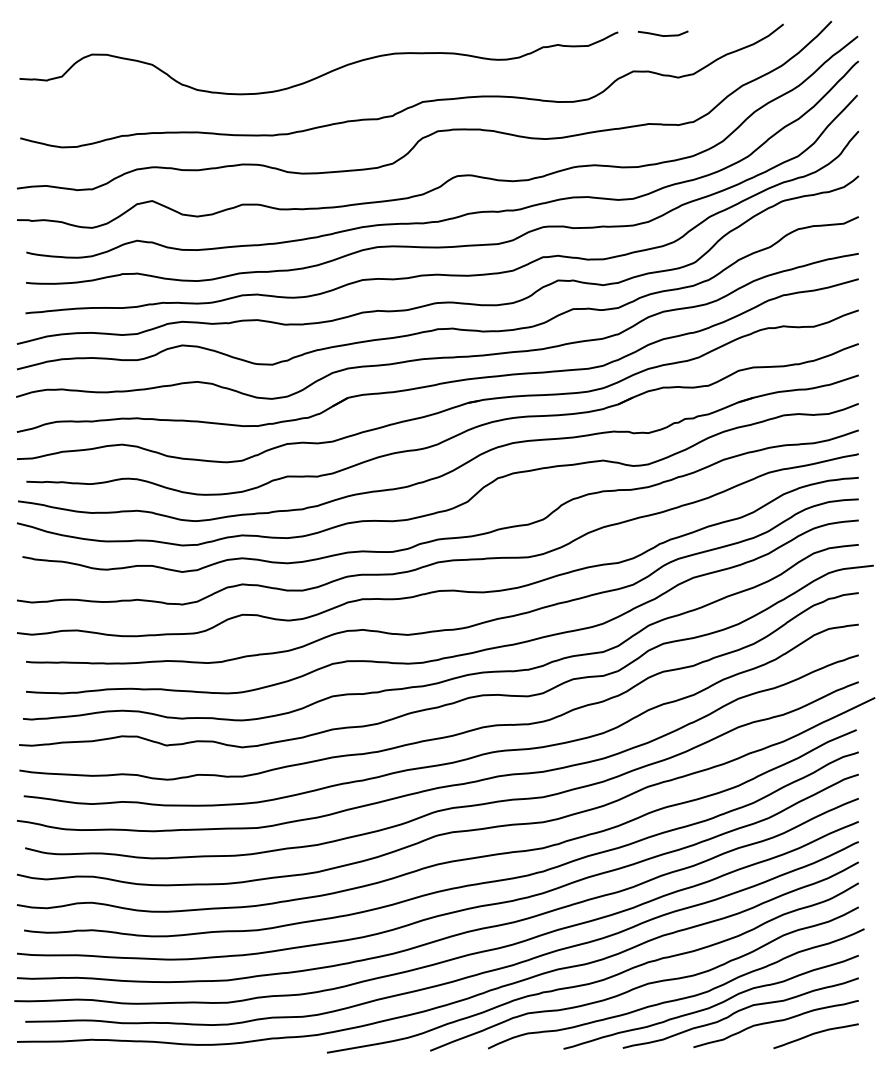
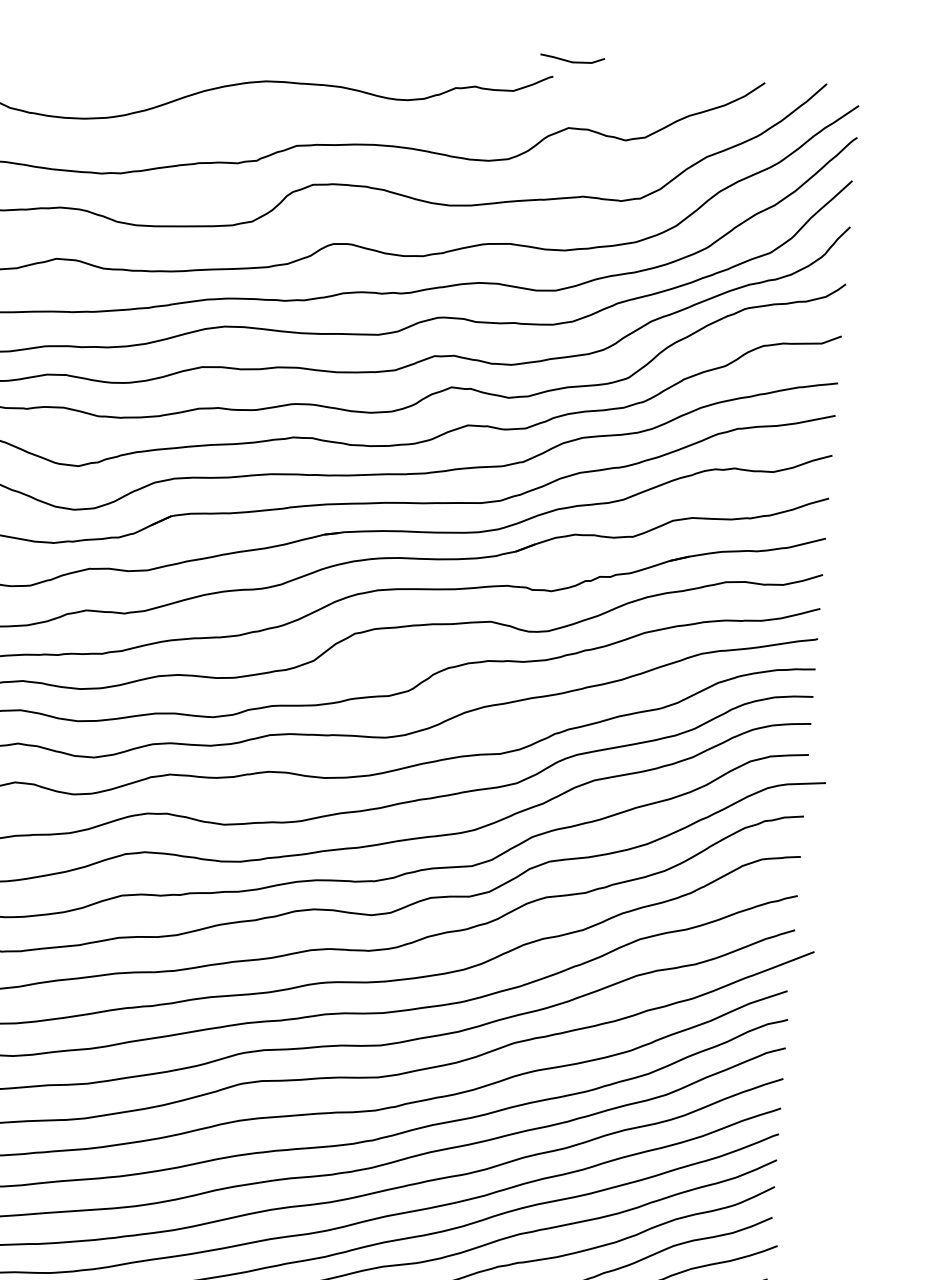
line: (661, 34) -> (570, 60), moved

